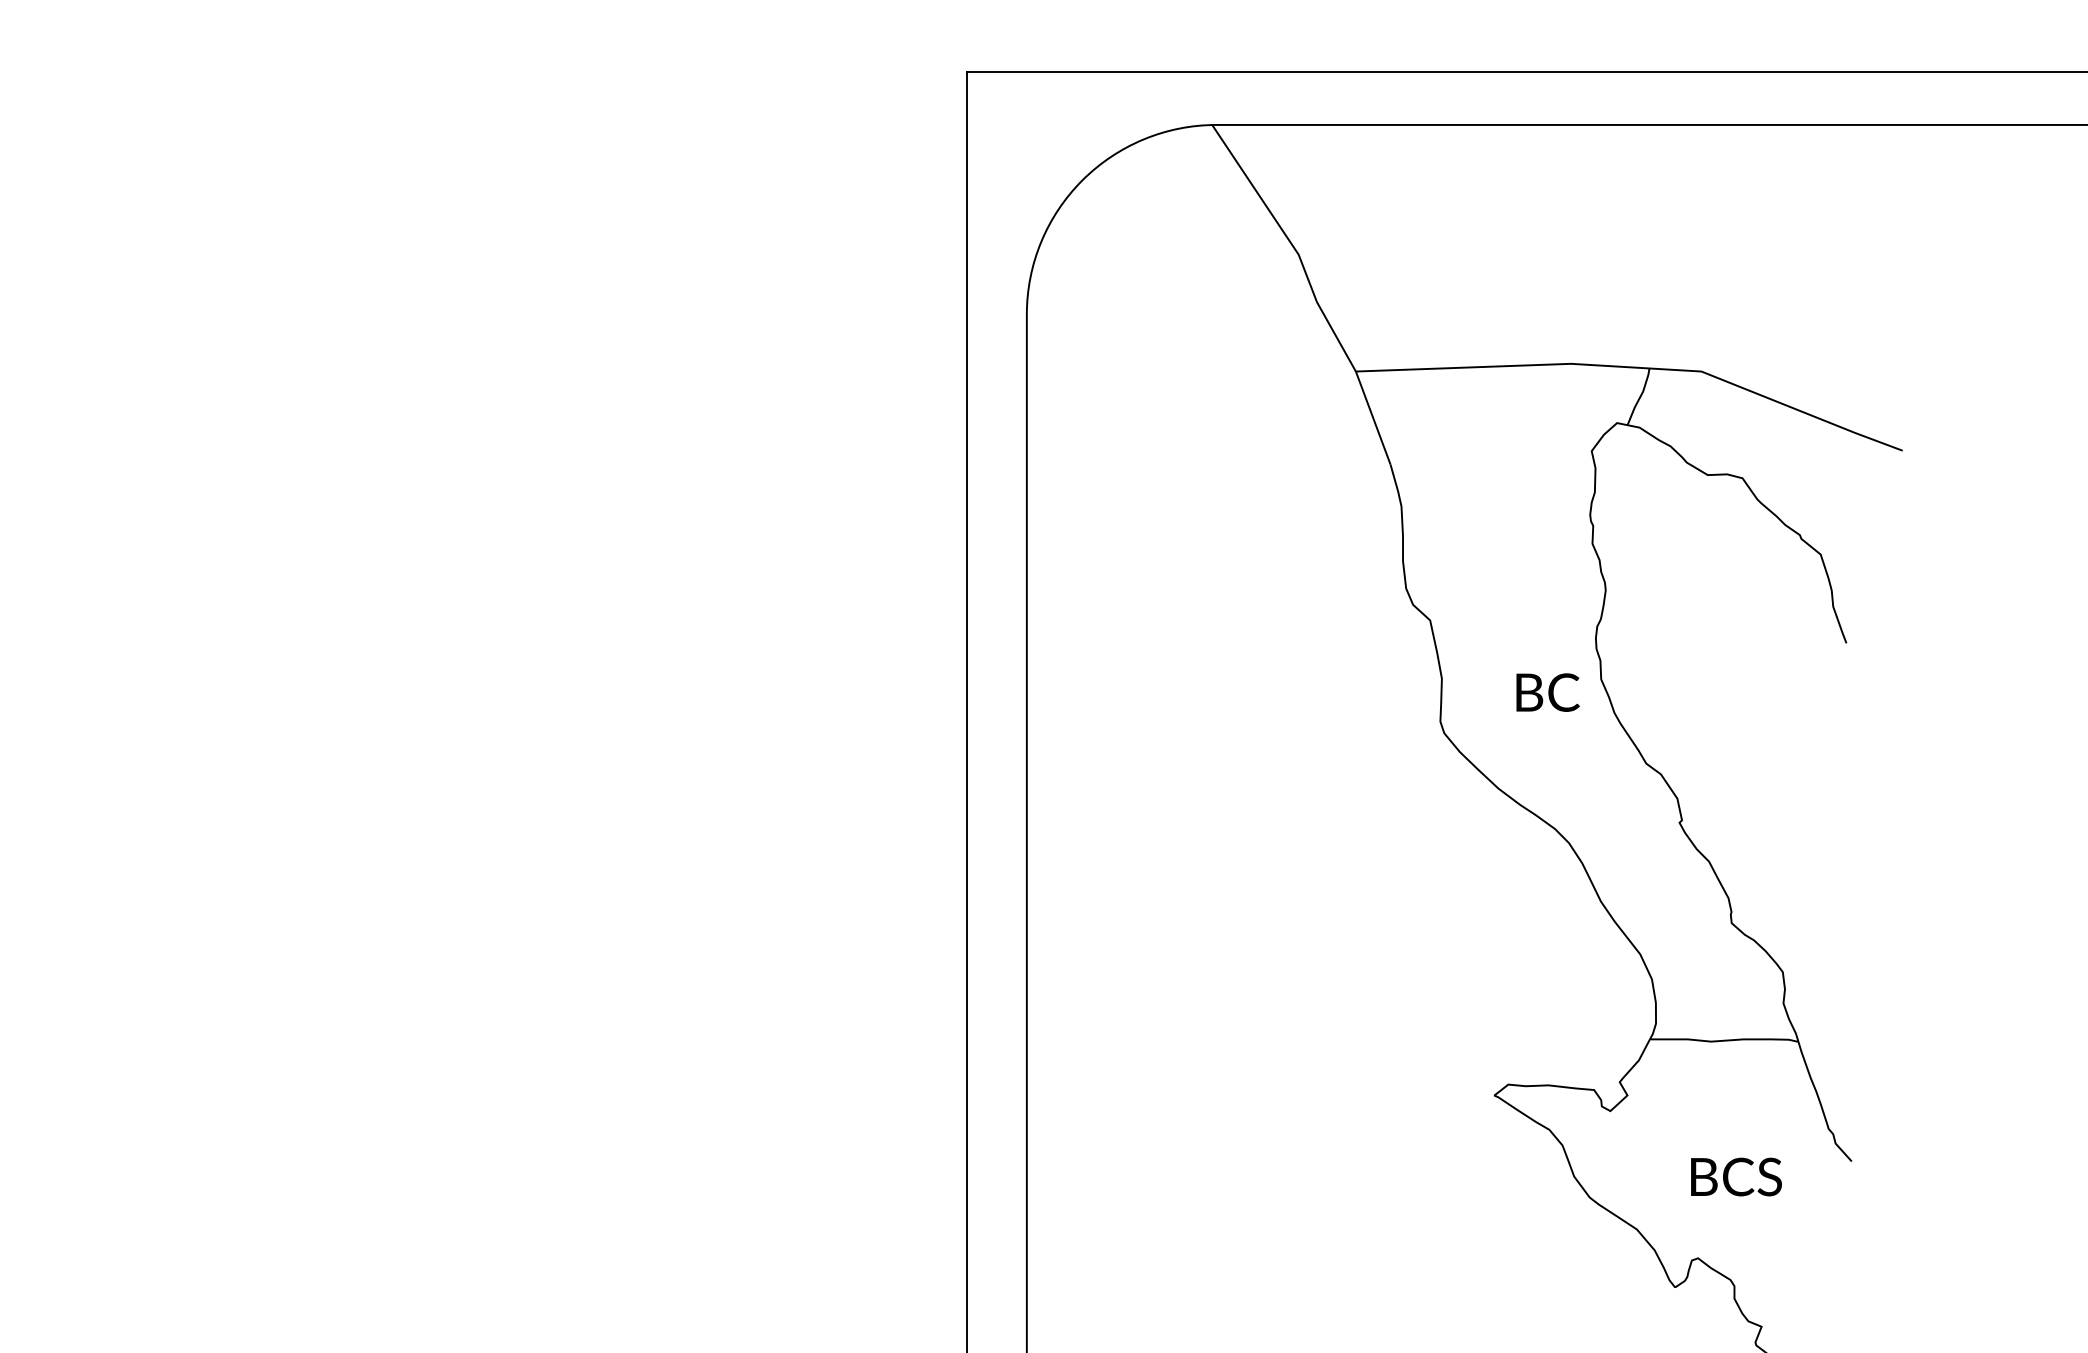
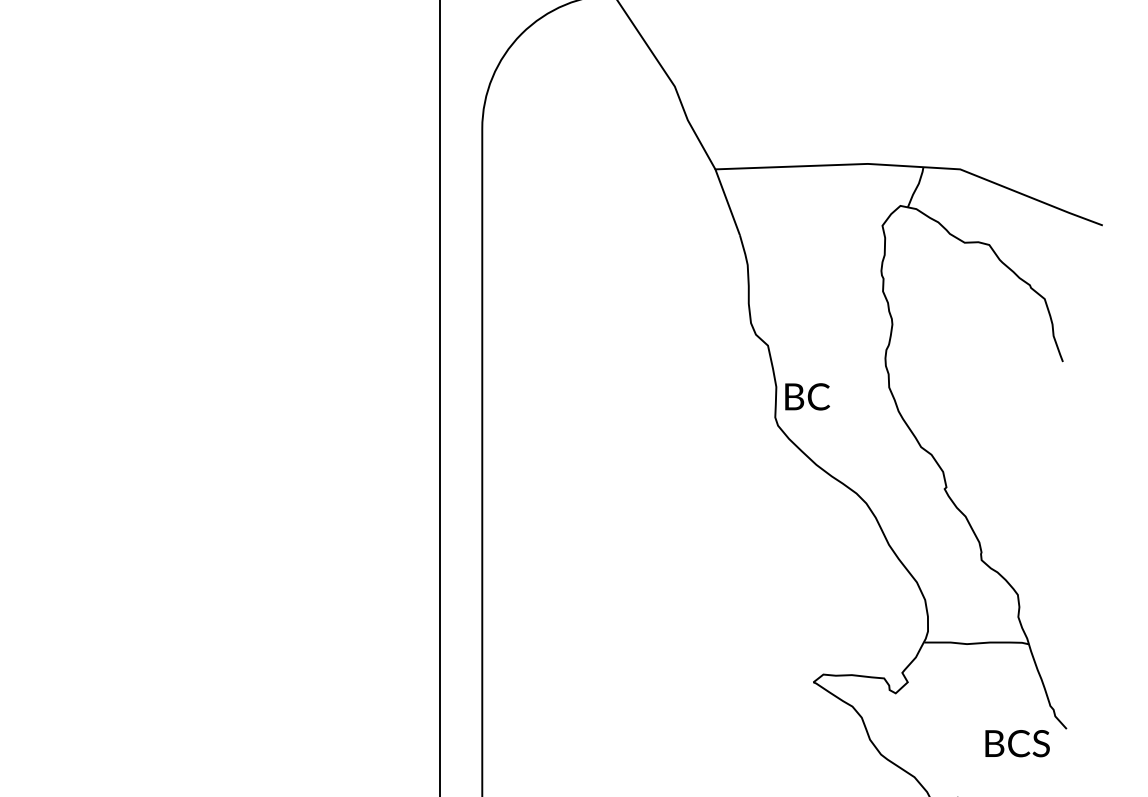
text: (1547, 692) -> (807, 396), moved
text: (1736, 1176) -> (1017, 743), moved

